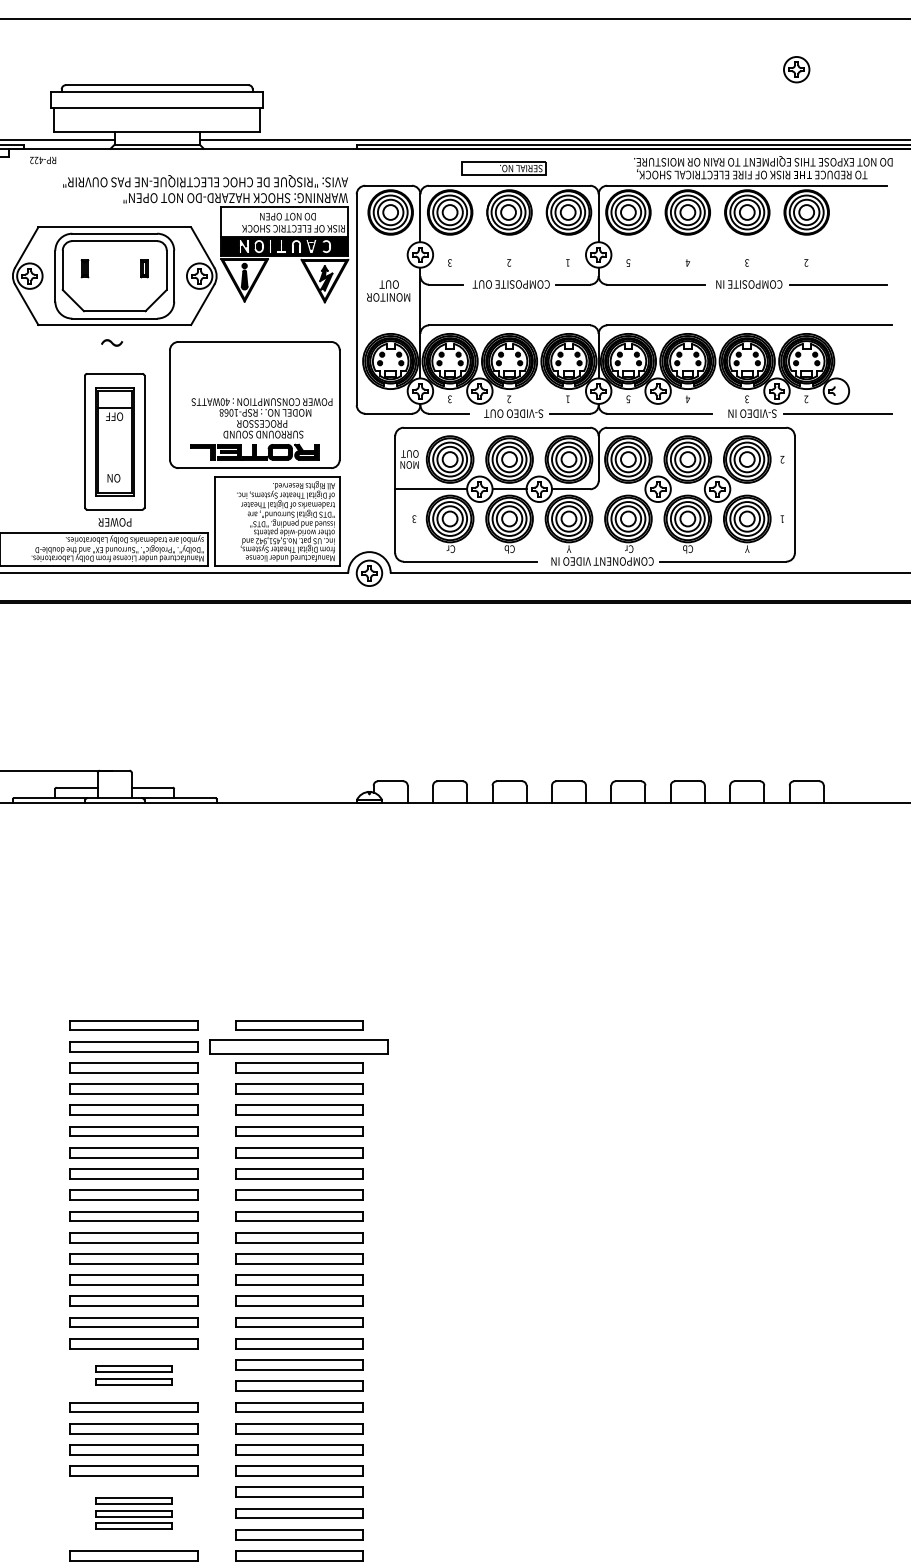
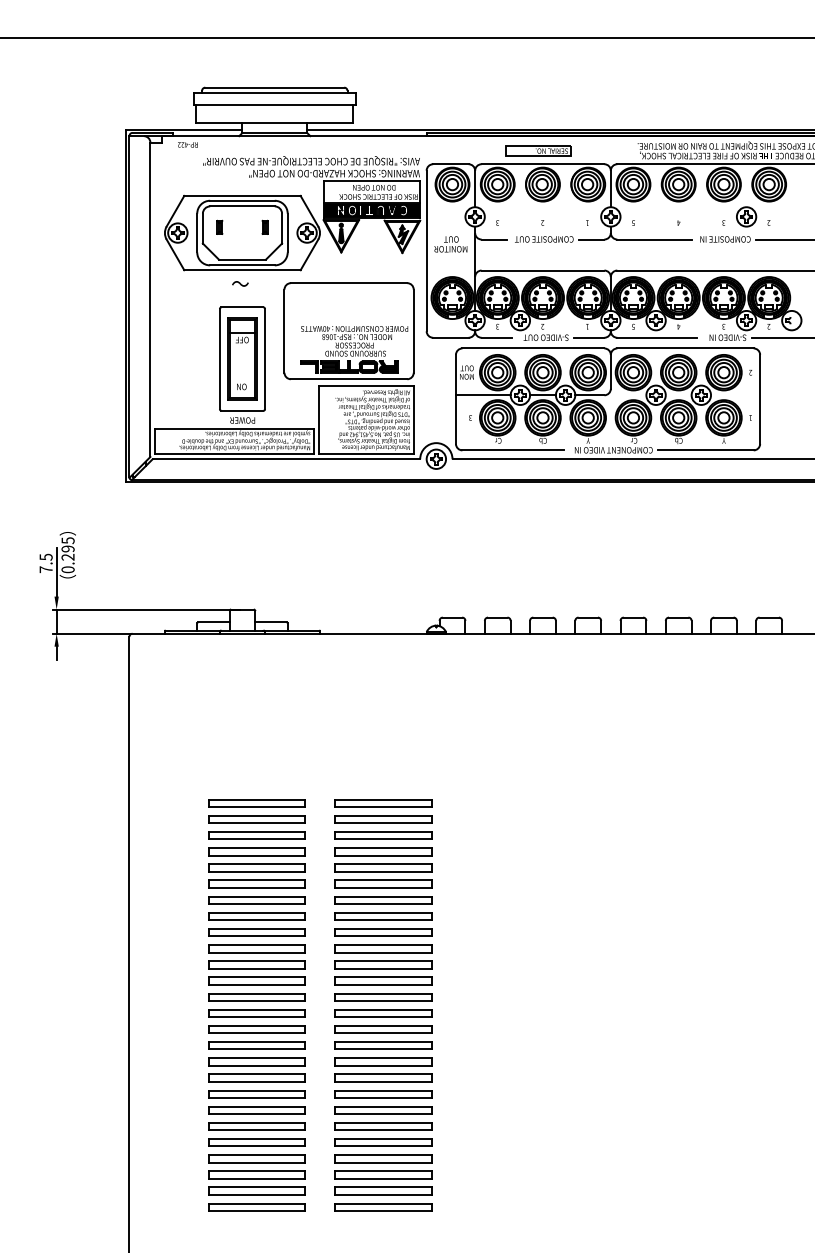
part: (796, 69) -> (746, 216), moved
part: (300, 1046) -> (383, 819), size x0.71
part: (133, 1374) -> (256, 1069), size x1.67
part: (133, 1512) -> (256, 1174), size x1.67

